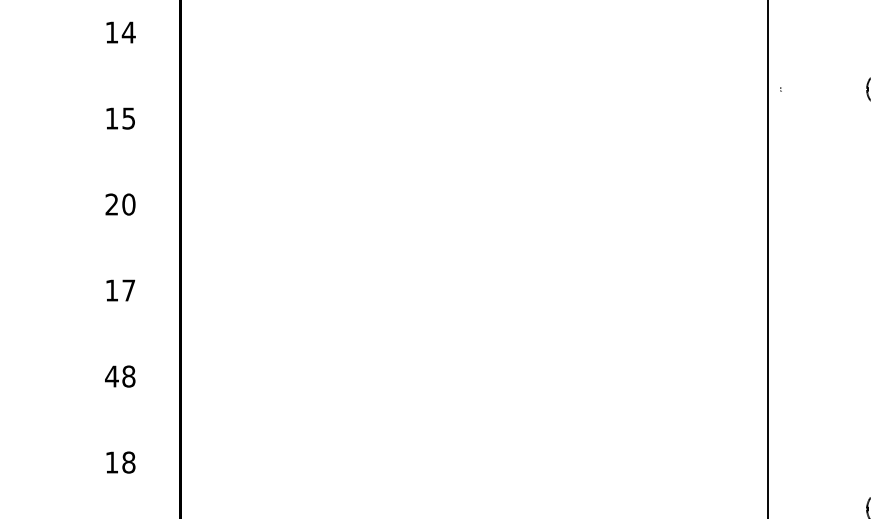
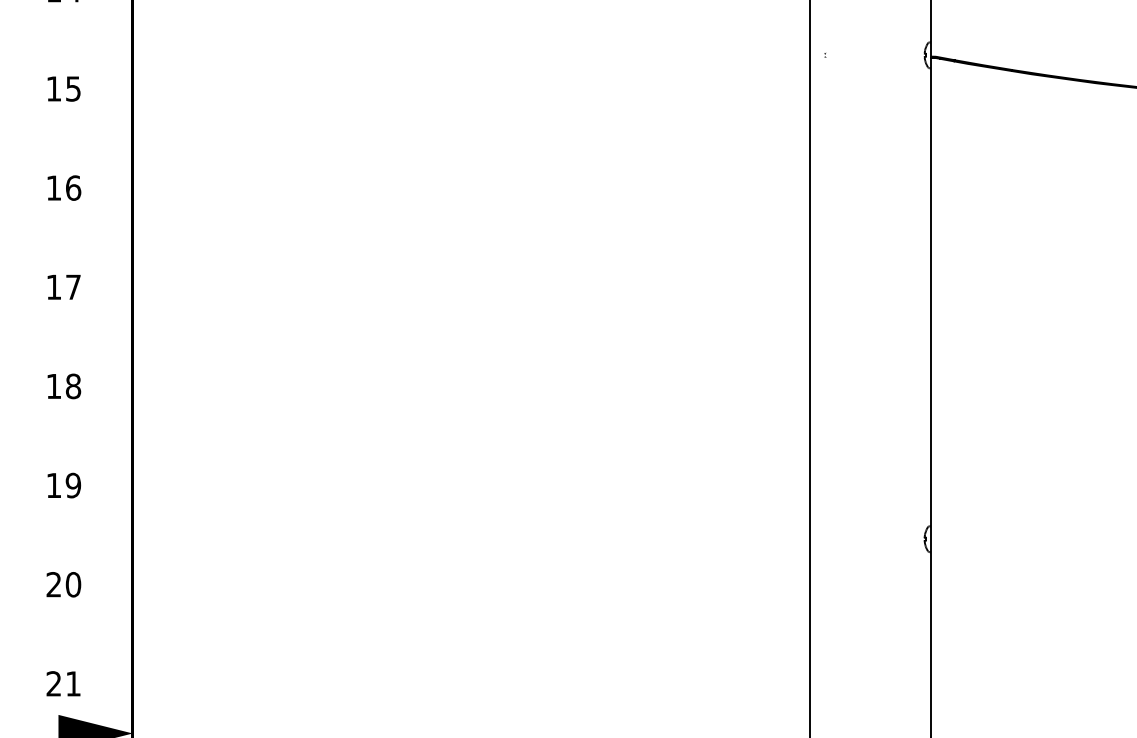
text: (120, 204) -> (63, 187), 20 -> 16
text: (111, 376) -> (53, 386), 48 -> 18
text: (128, 462) -> (73, 485), 18 -> 19

